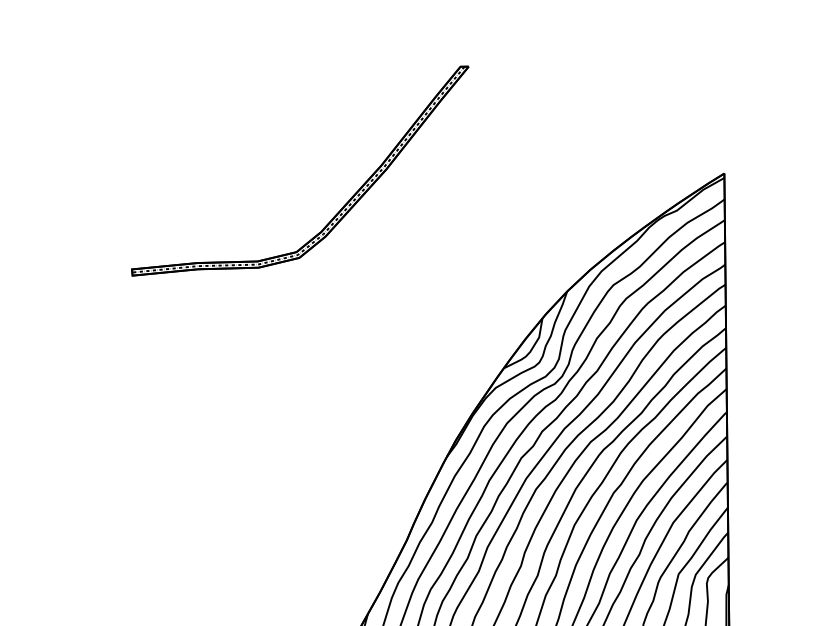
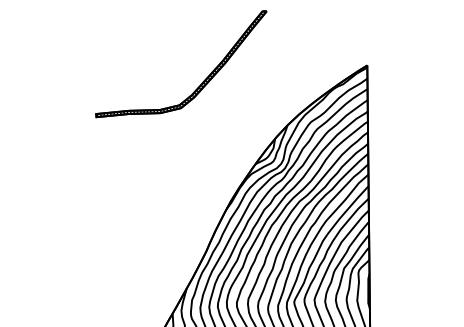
part: (341, 205) -> (202, 81), moved

